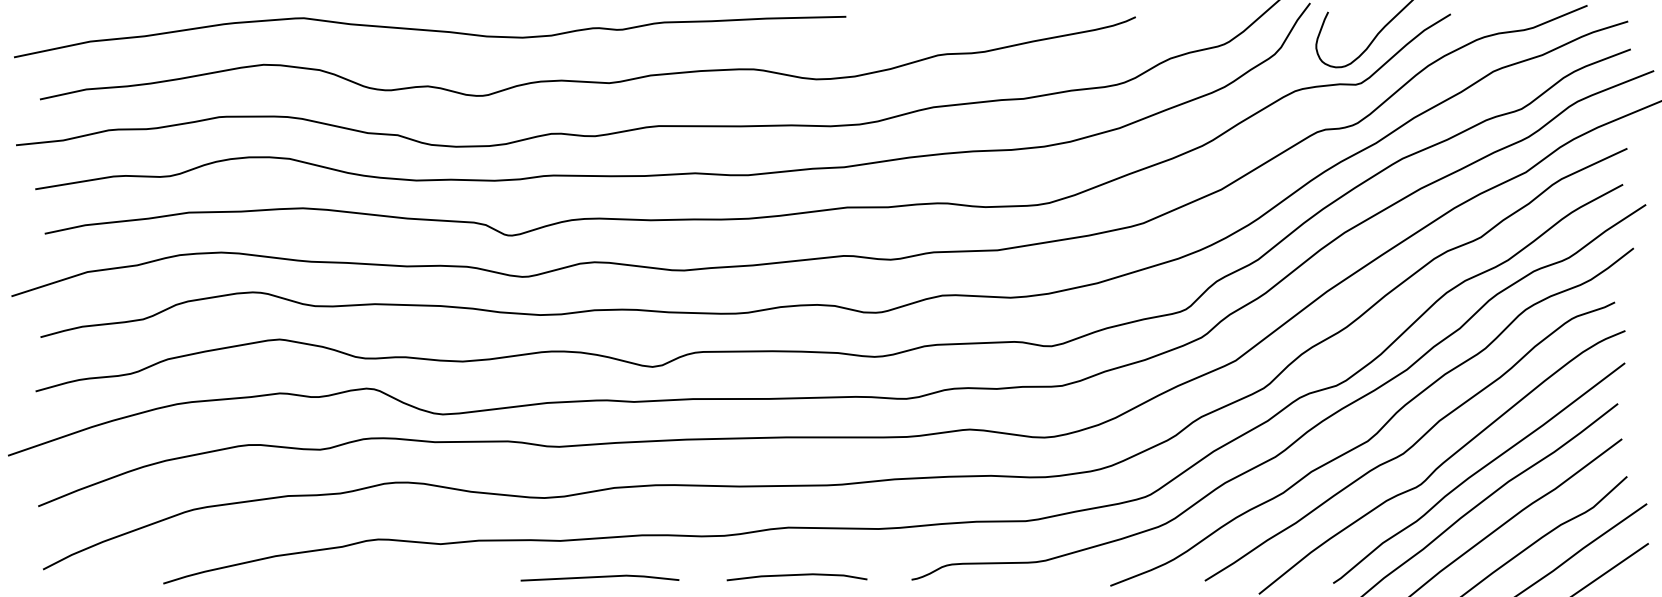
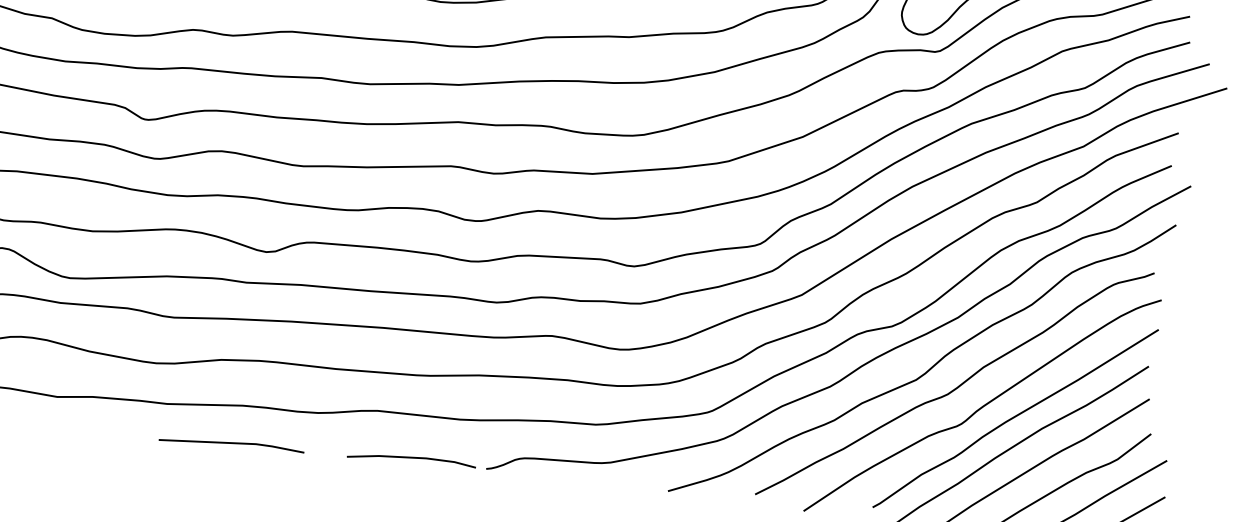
line: (796, 575) -> (411, 458), moved
line: (599, 577) -> (231, 443), moved

